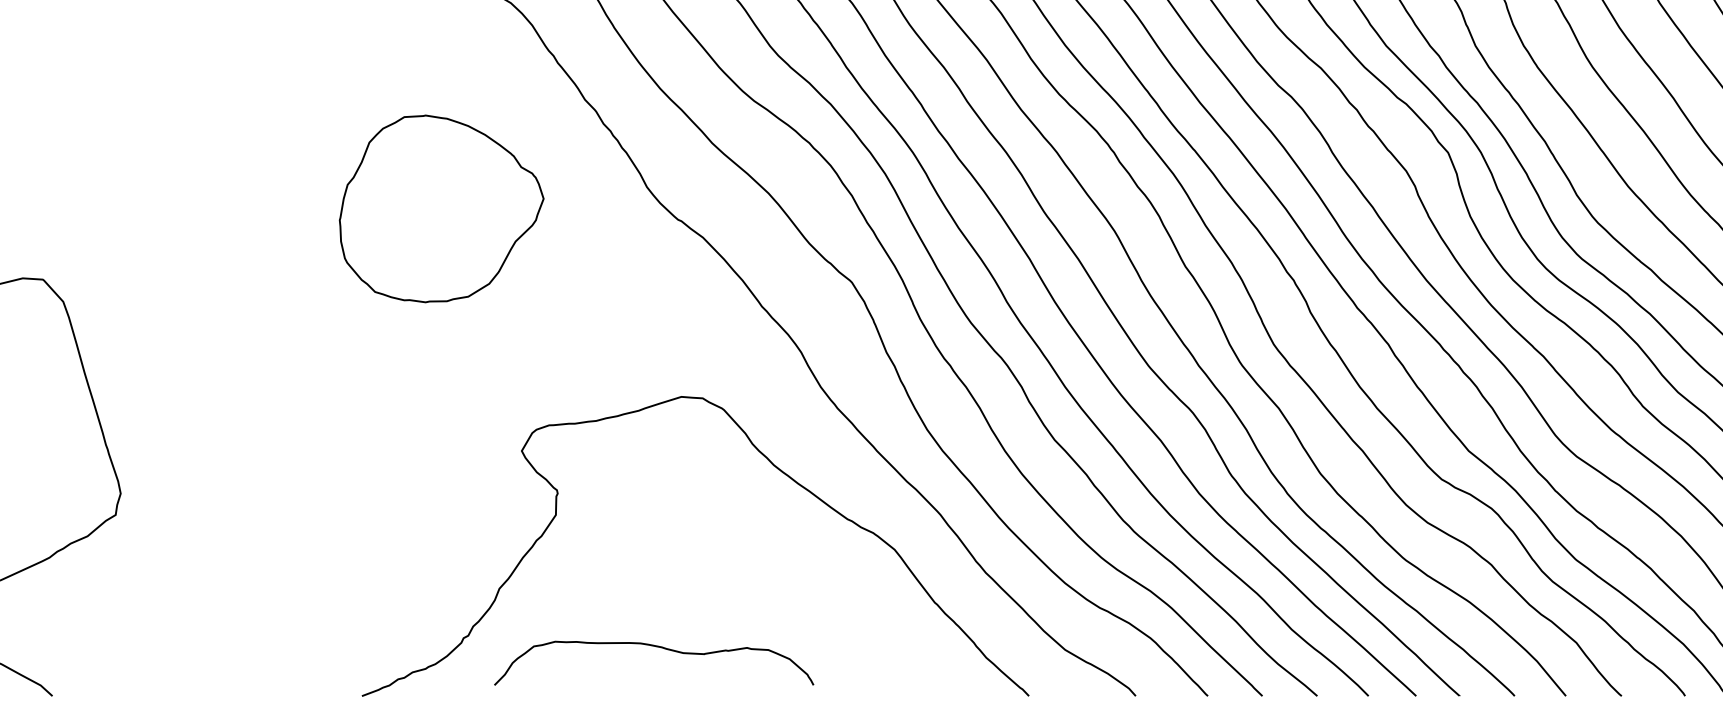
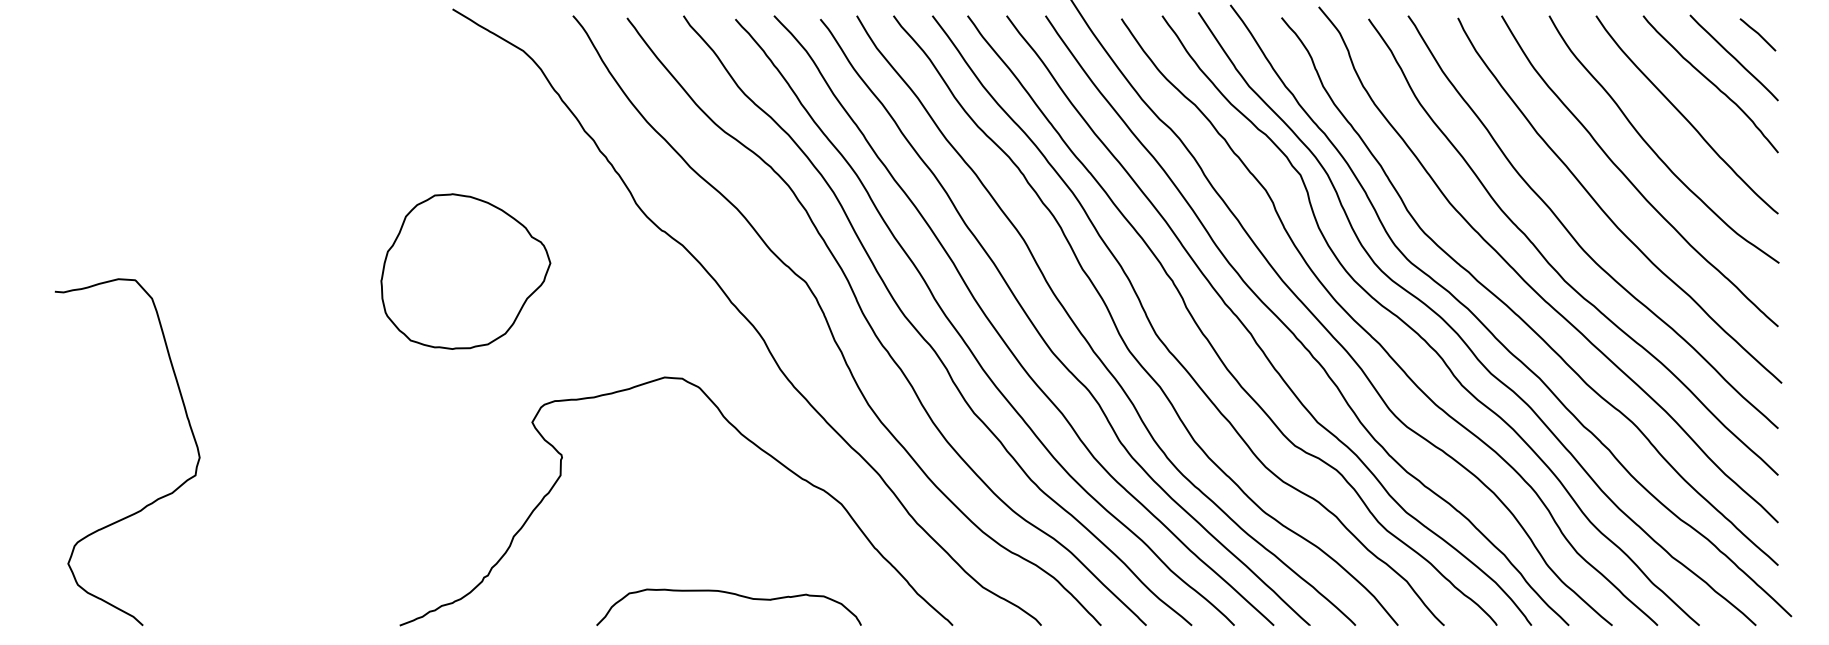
part: (441, 208) -> (465, 271), moved
curve: (655, 647) -> (730, 594), moved

